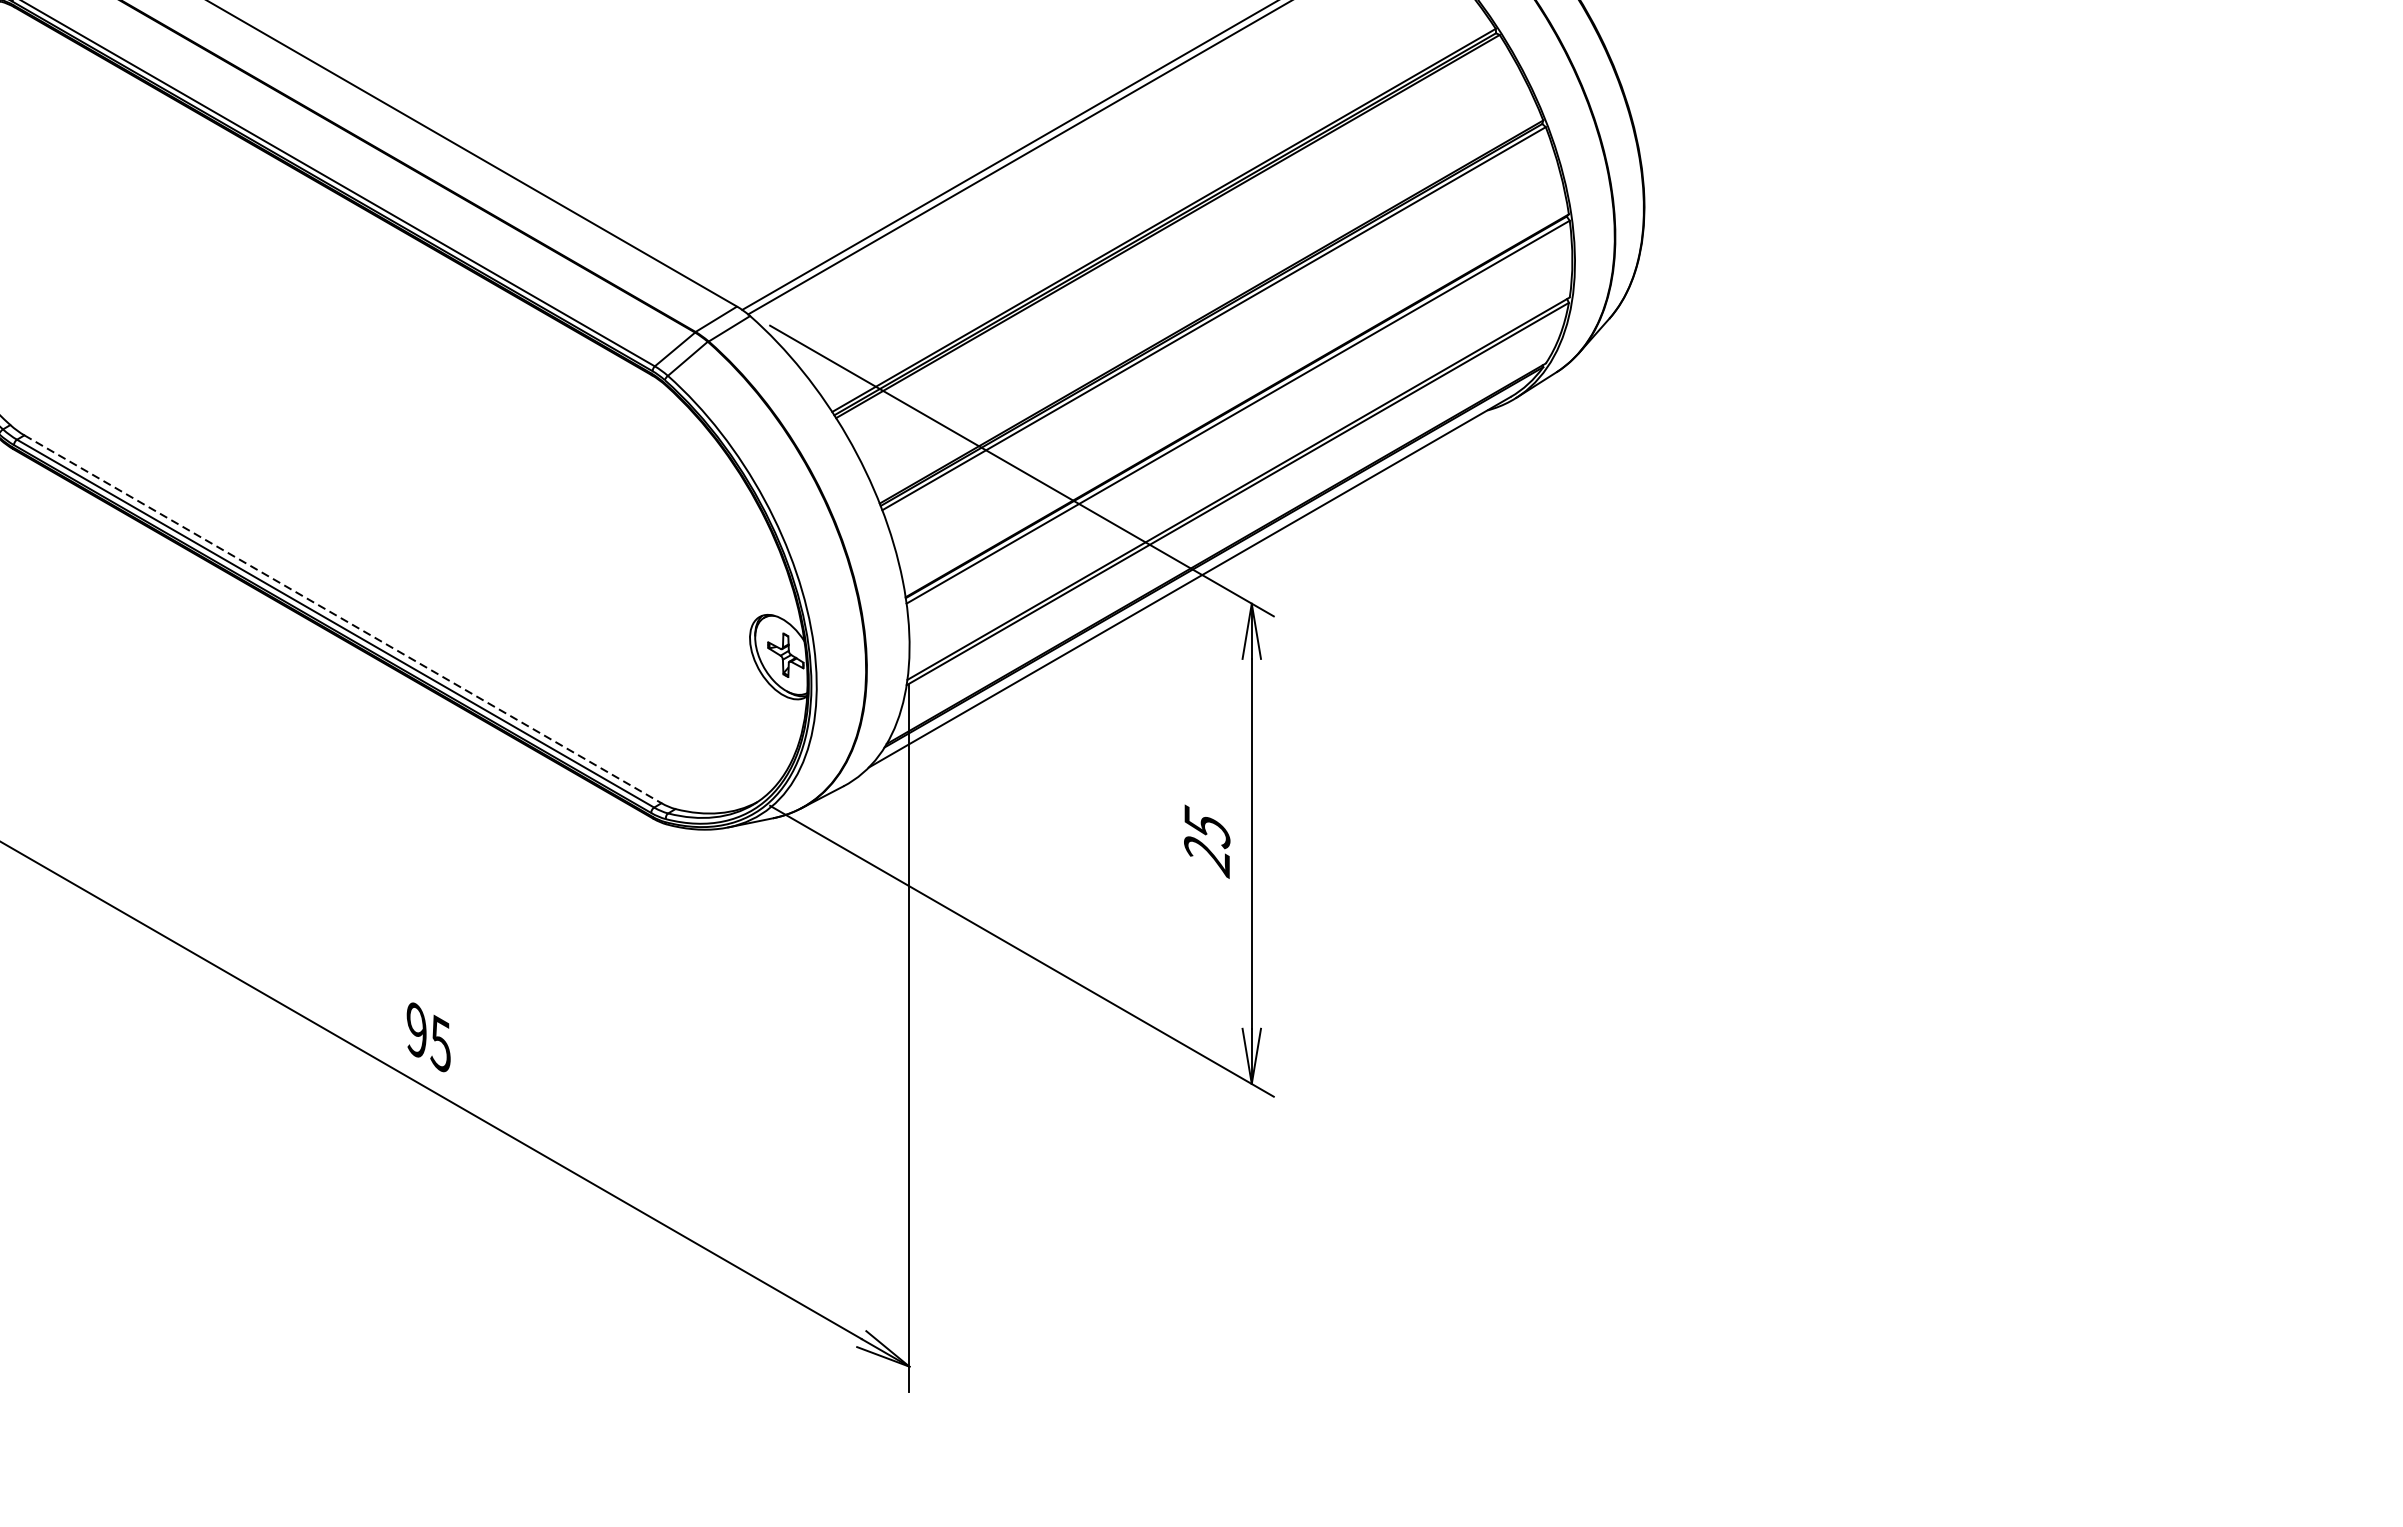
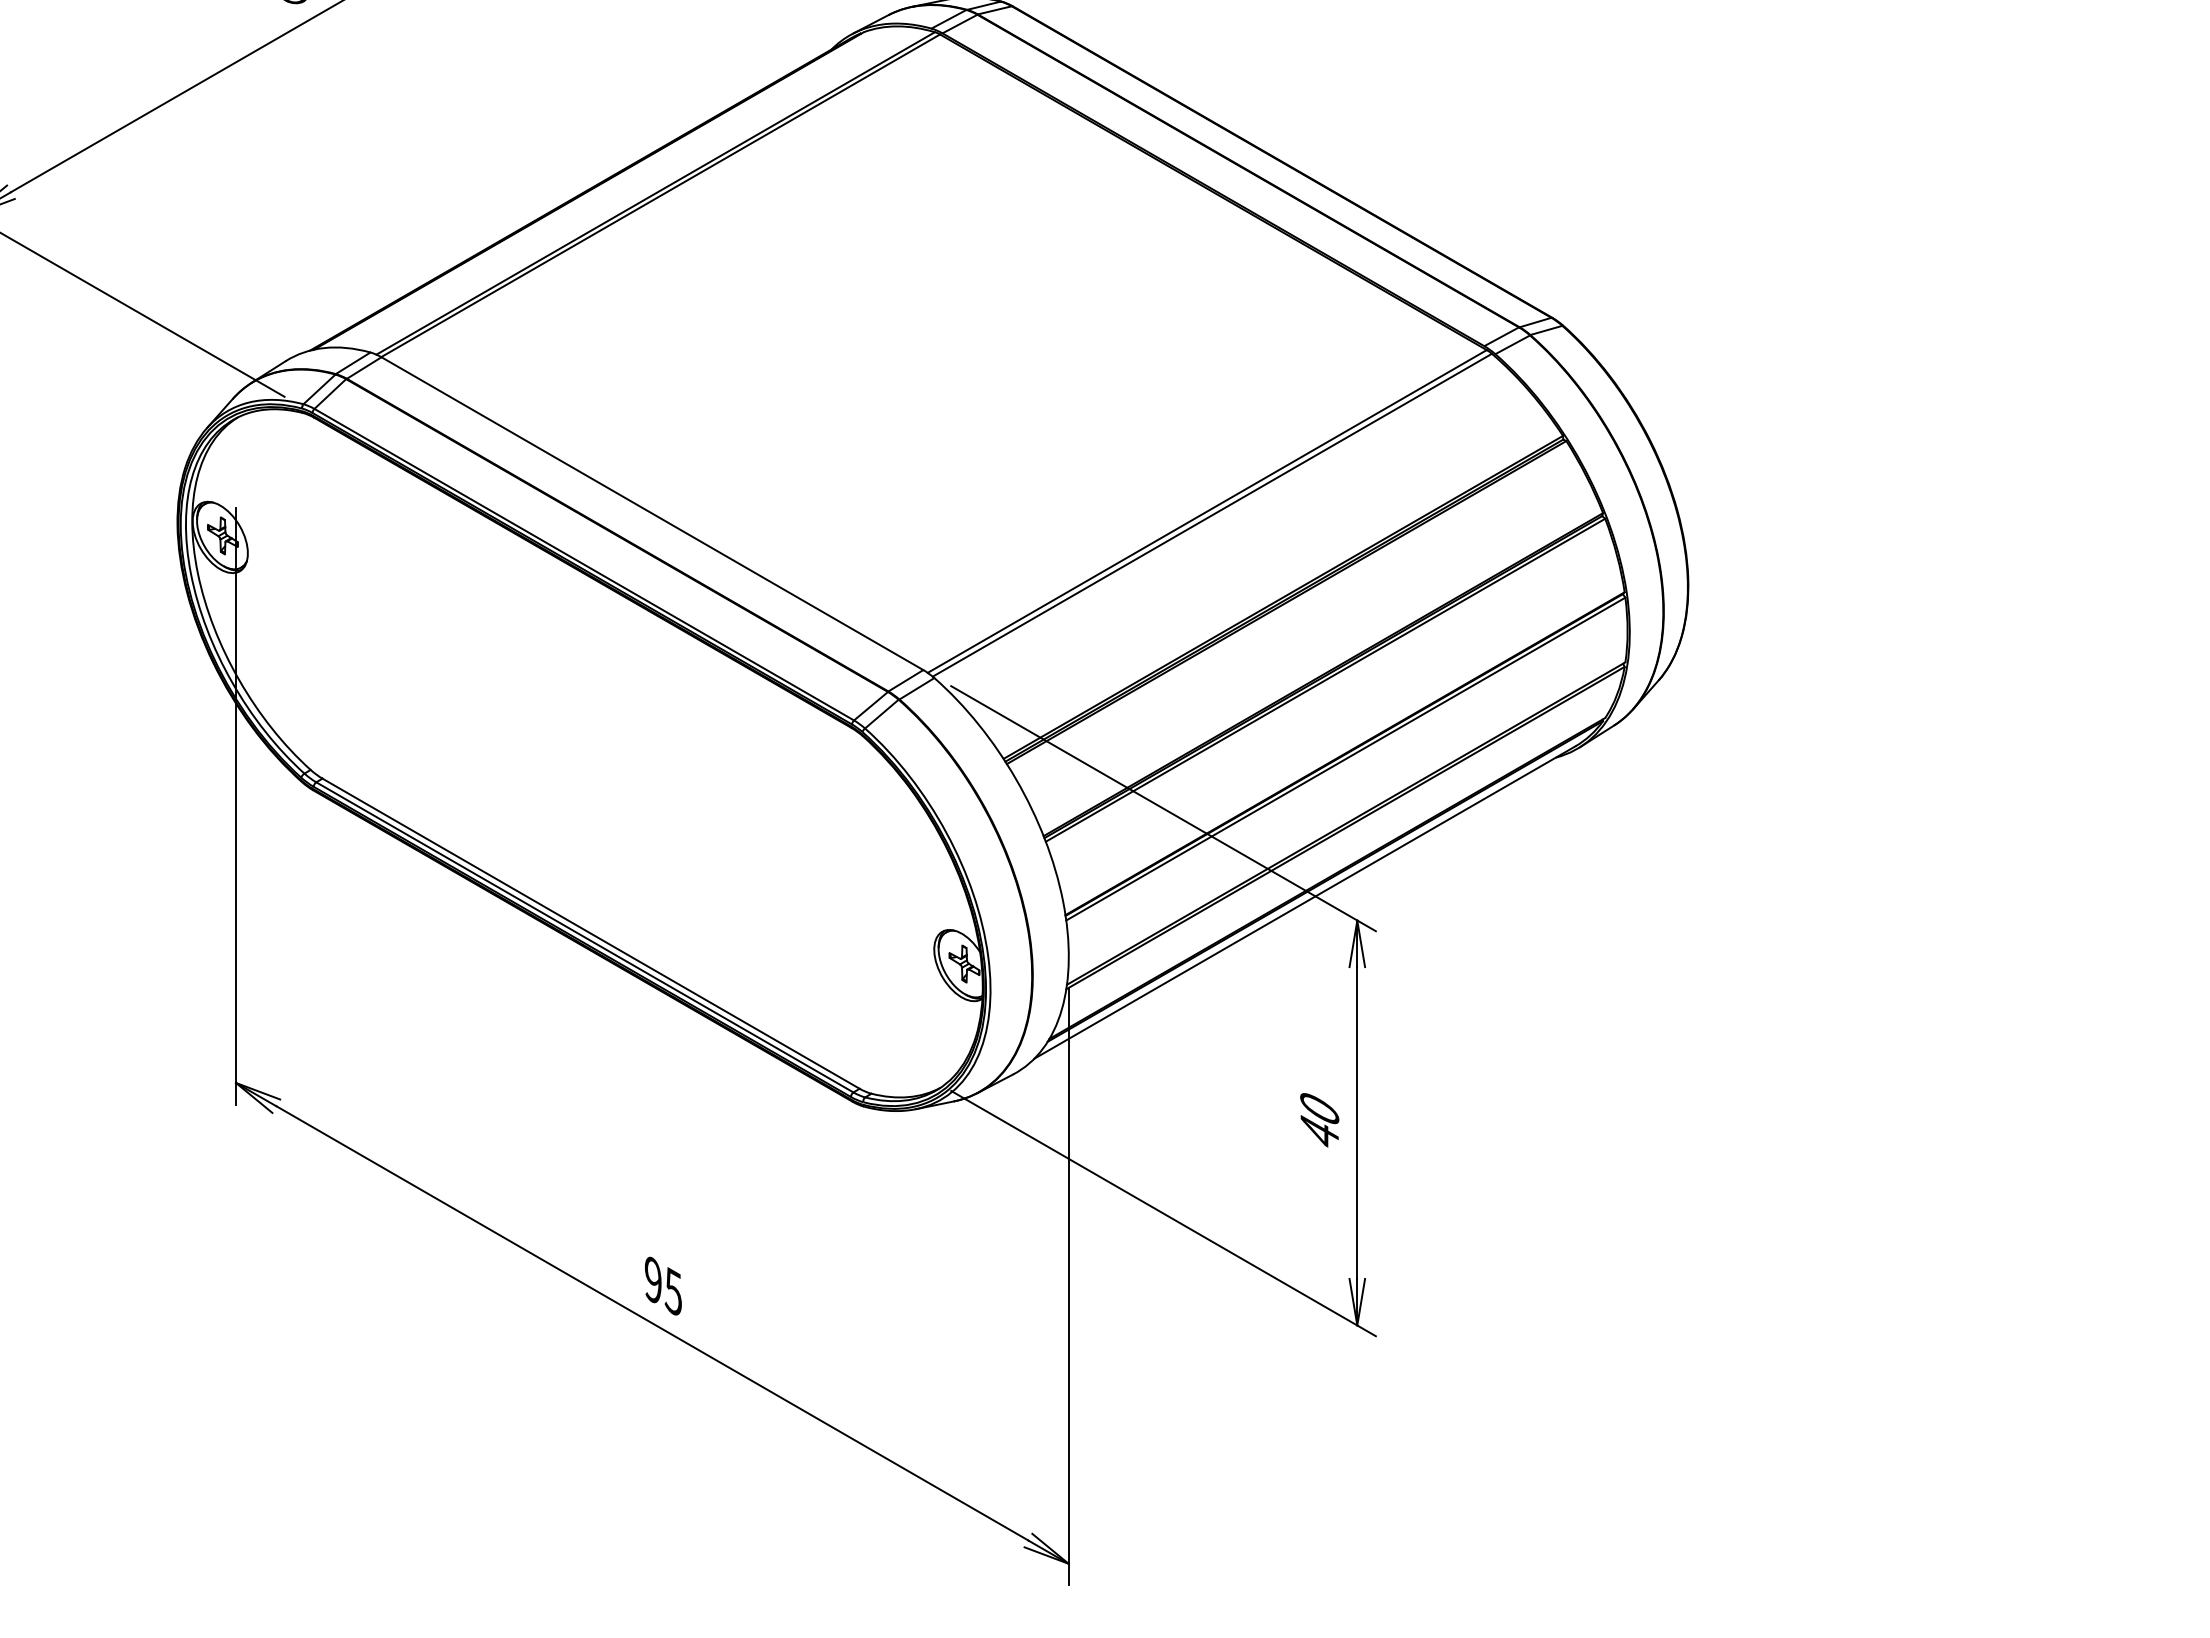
line: (343, 619) -> (591, 933), dashed -> solid
text: (1206, 842) -> (1319, 1121), 25 -> 40

